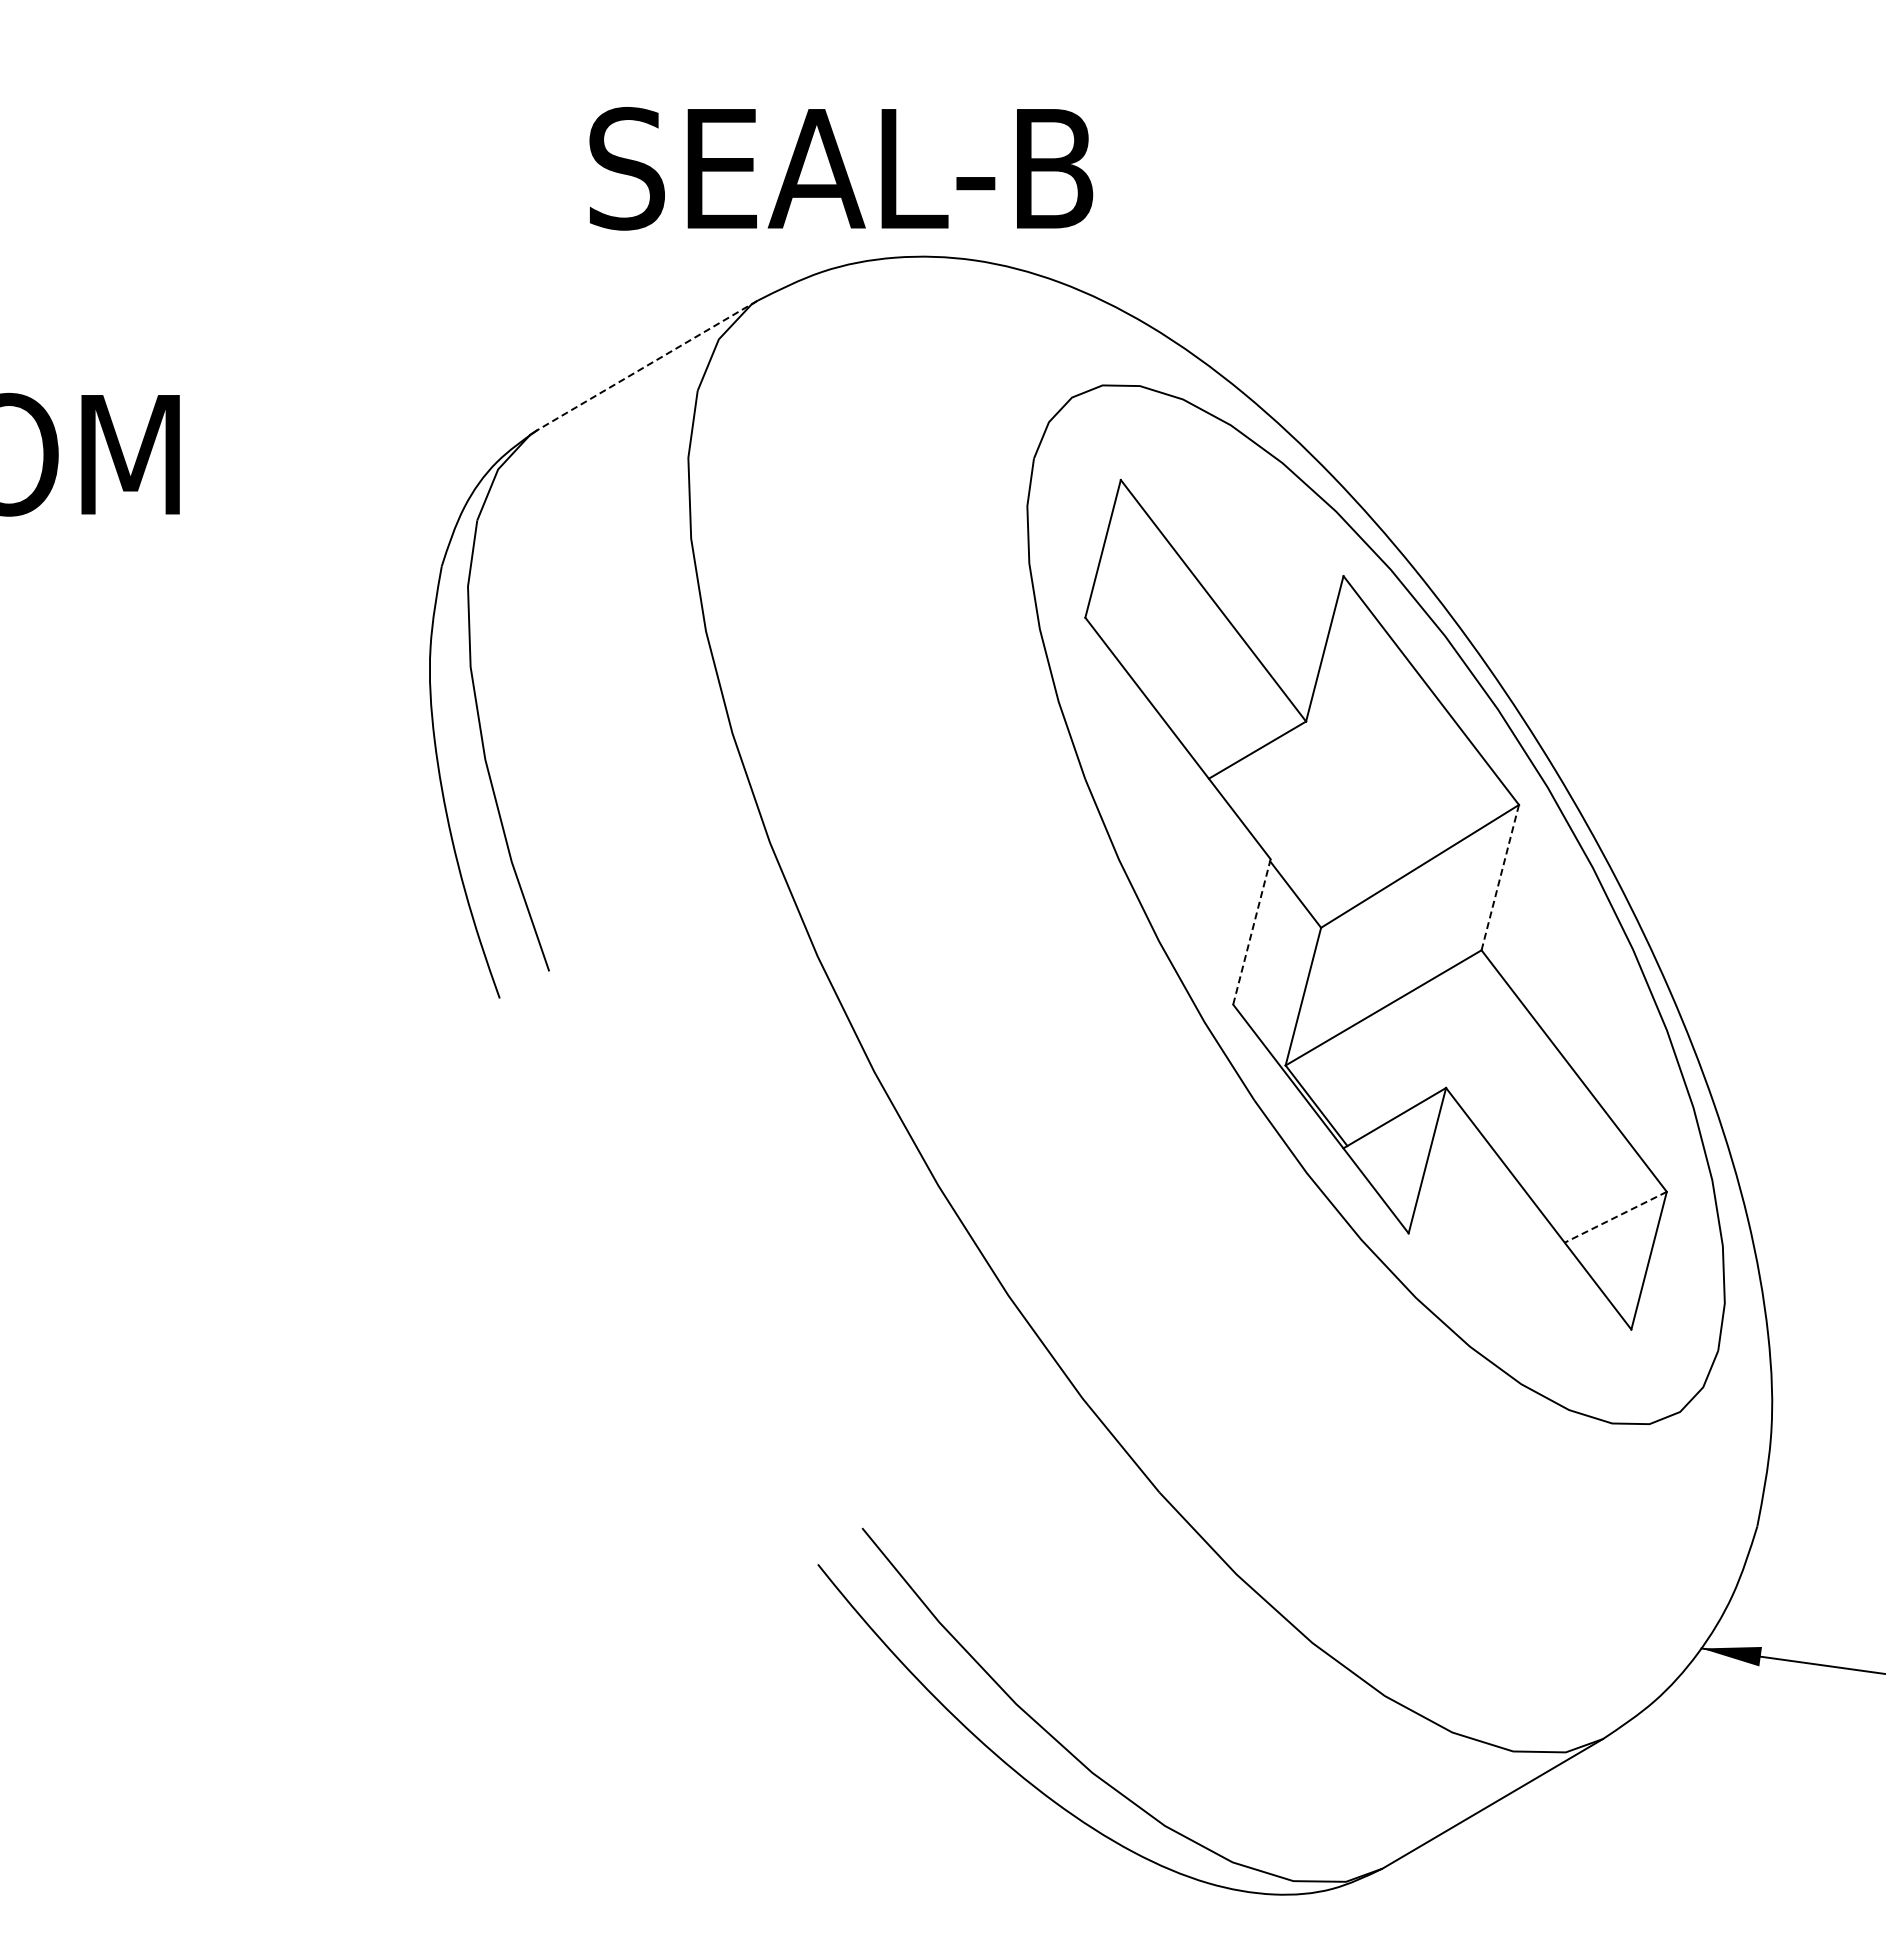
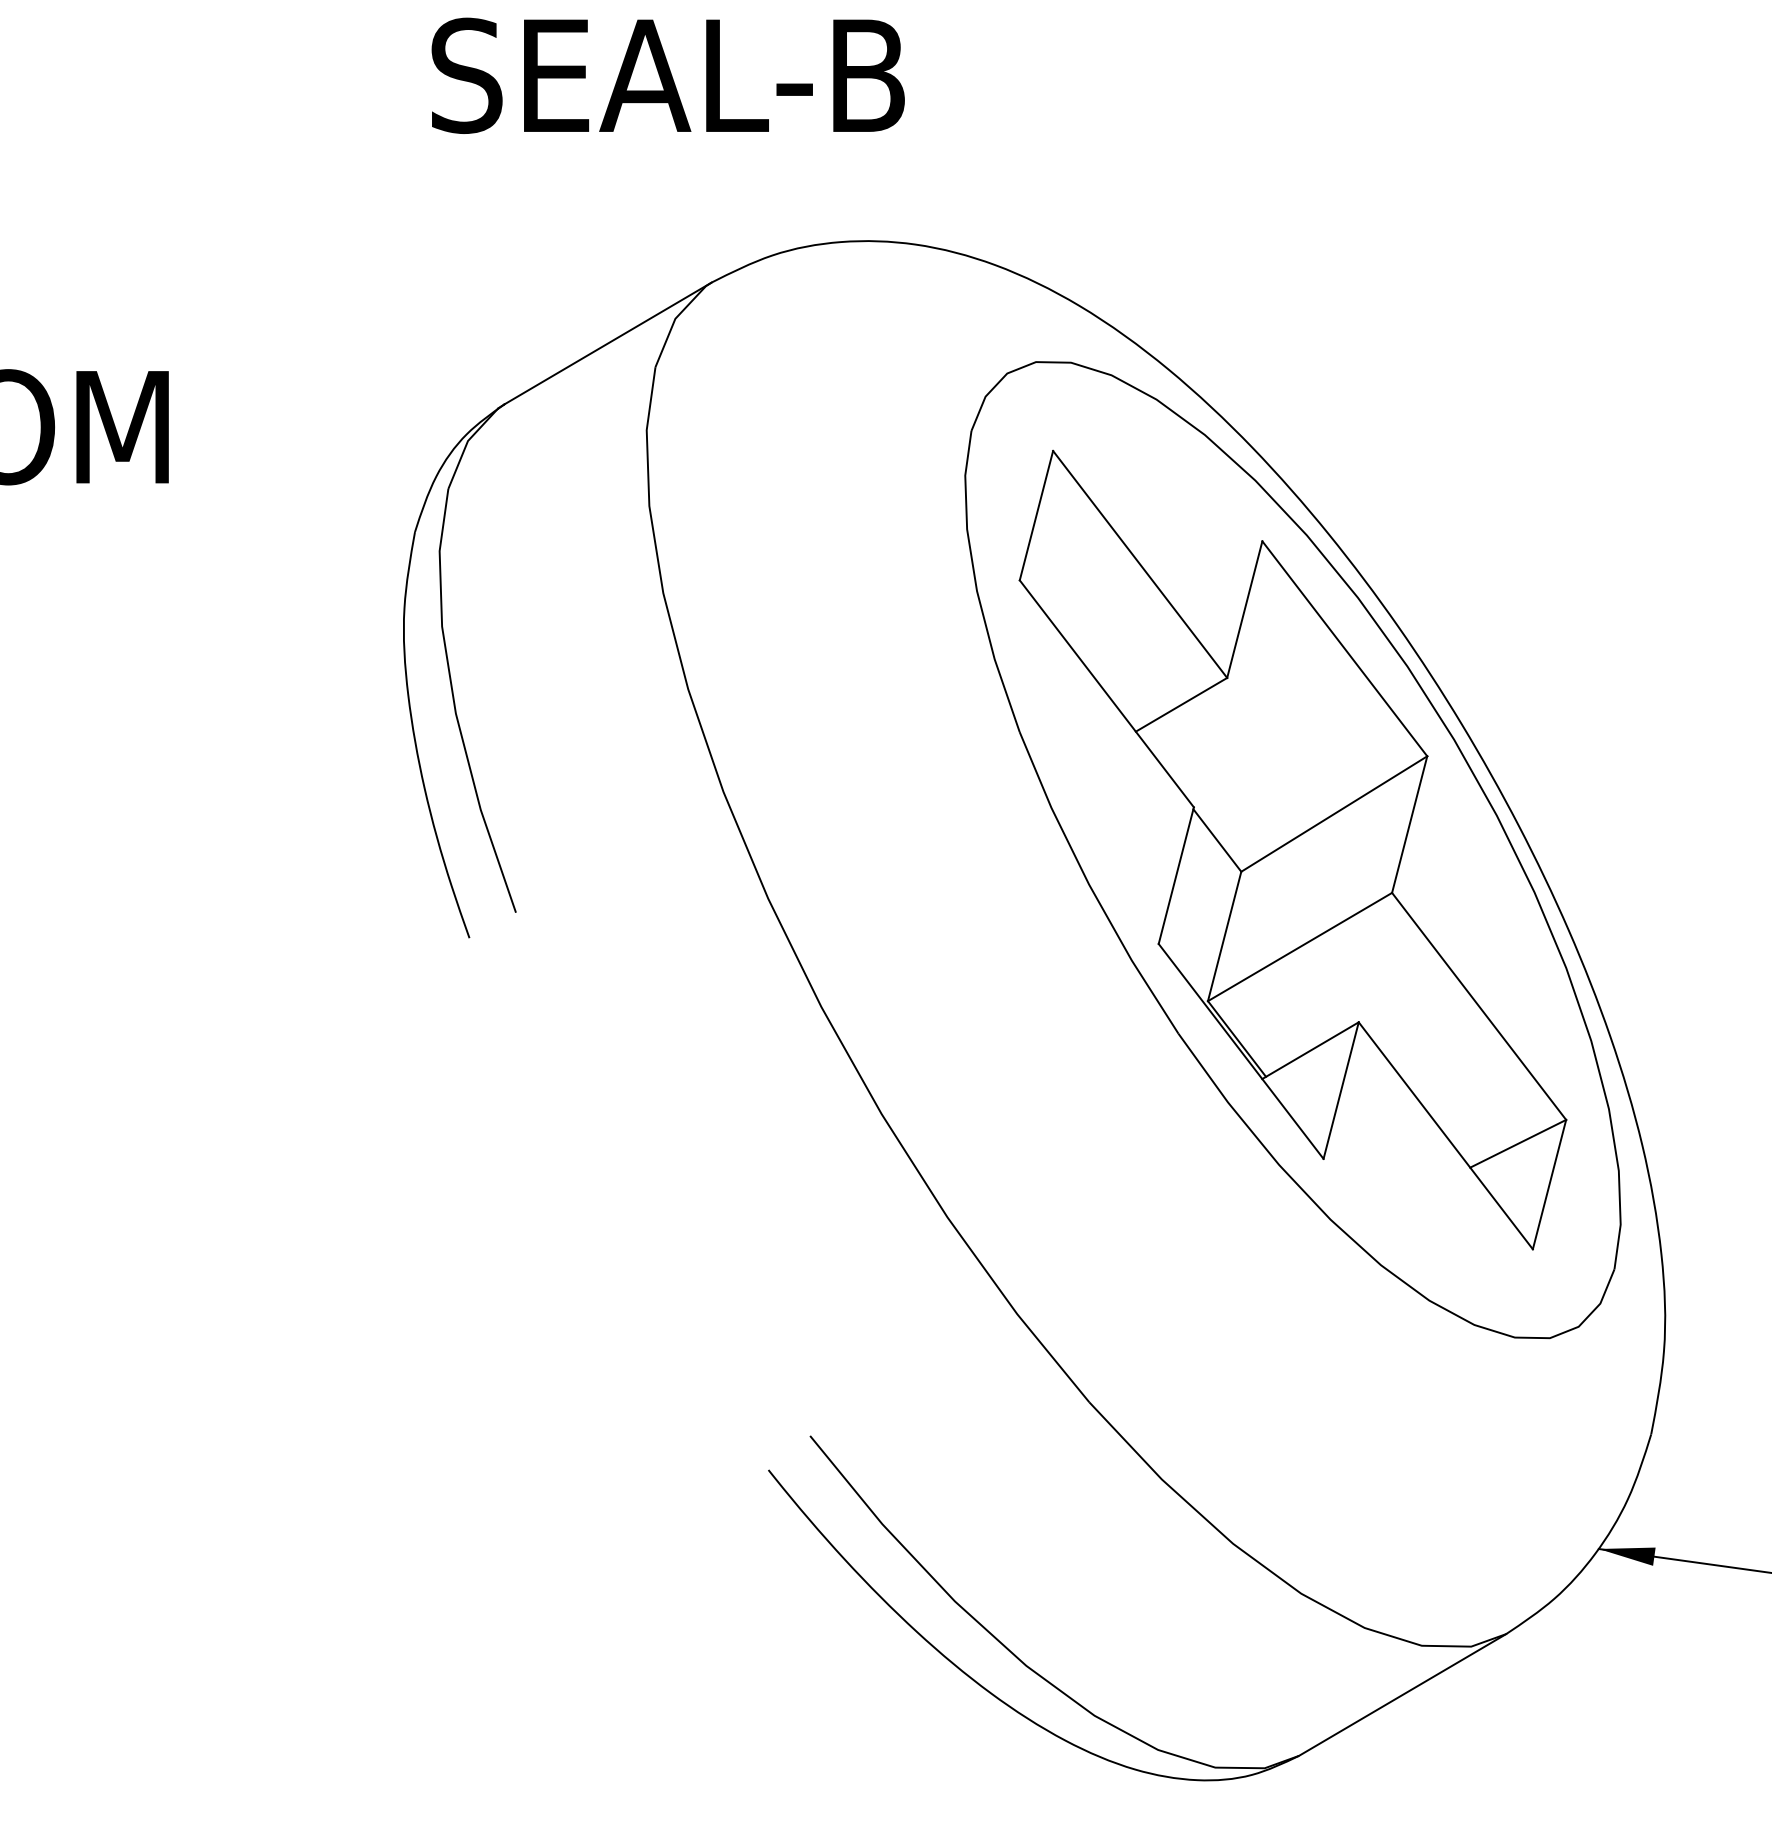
text: (841, 168) -> (668, 75), moved
line: (647, 365) -> (608, 343), dashed -> solid
line: (1500, 877) -> (1409, 824), dashed -> solid
line: (1251, 932) -> (1175, 876), dashed -> solid
line: (1615, 1217) -> (1517, 1143), dashed -> solid

